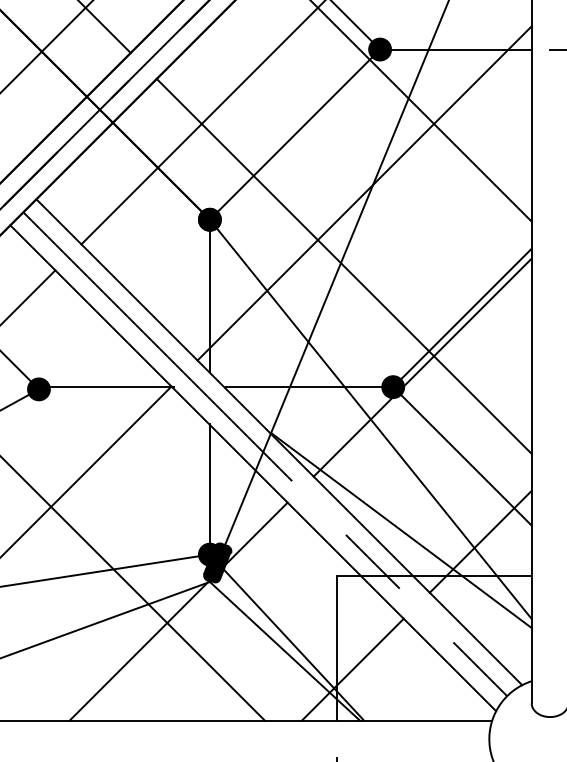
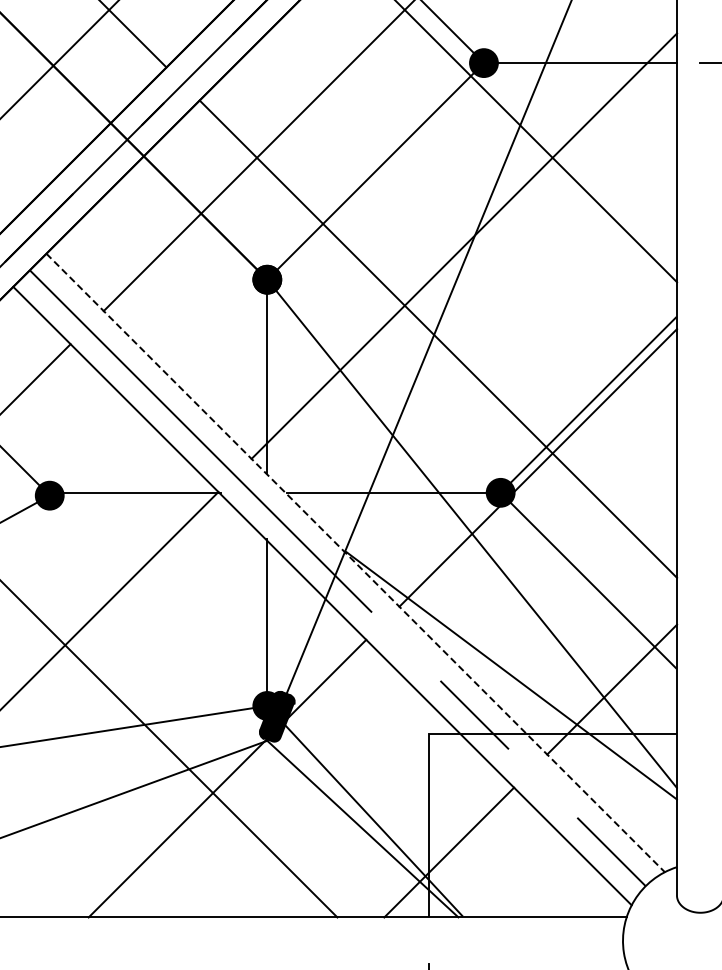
line: (279, 442) -> (355, 563), solid -> dashed

